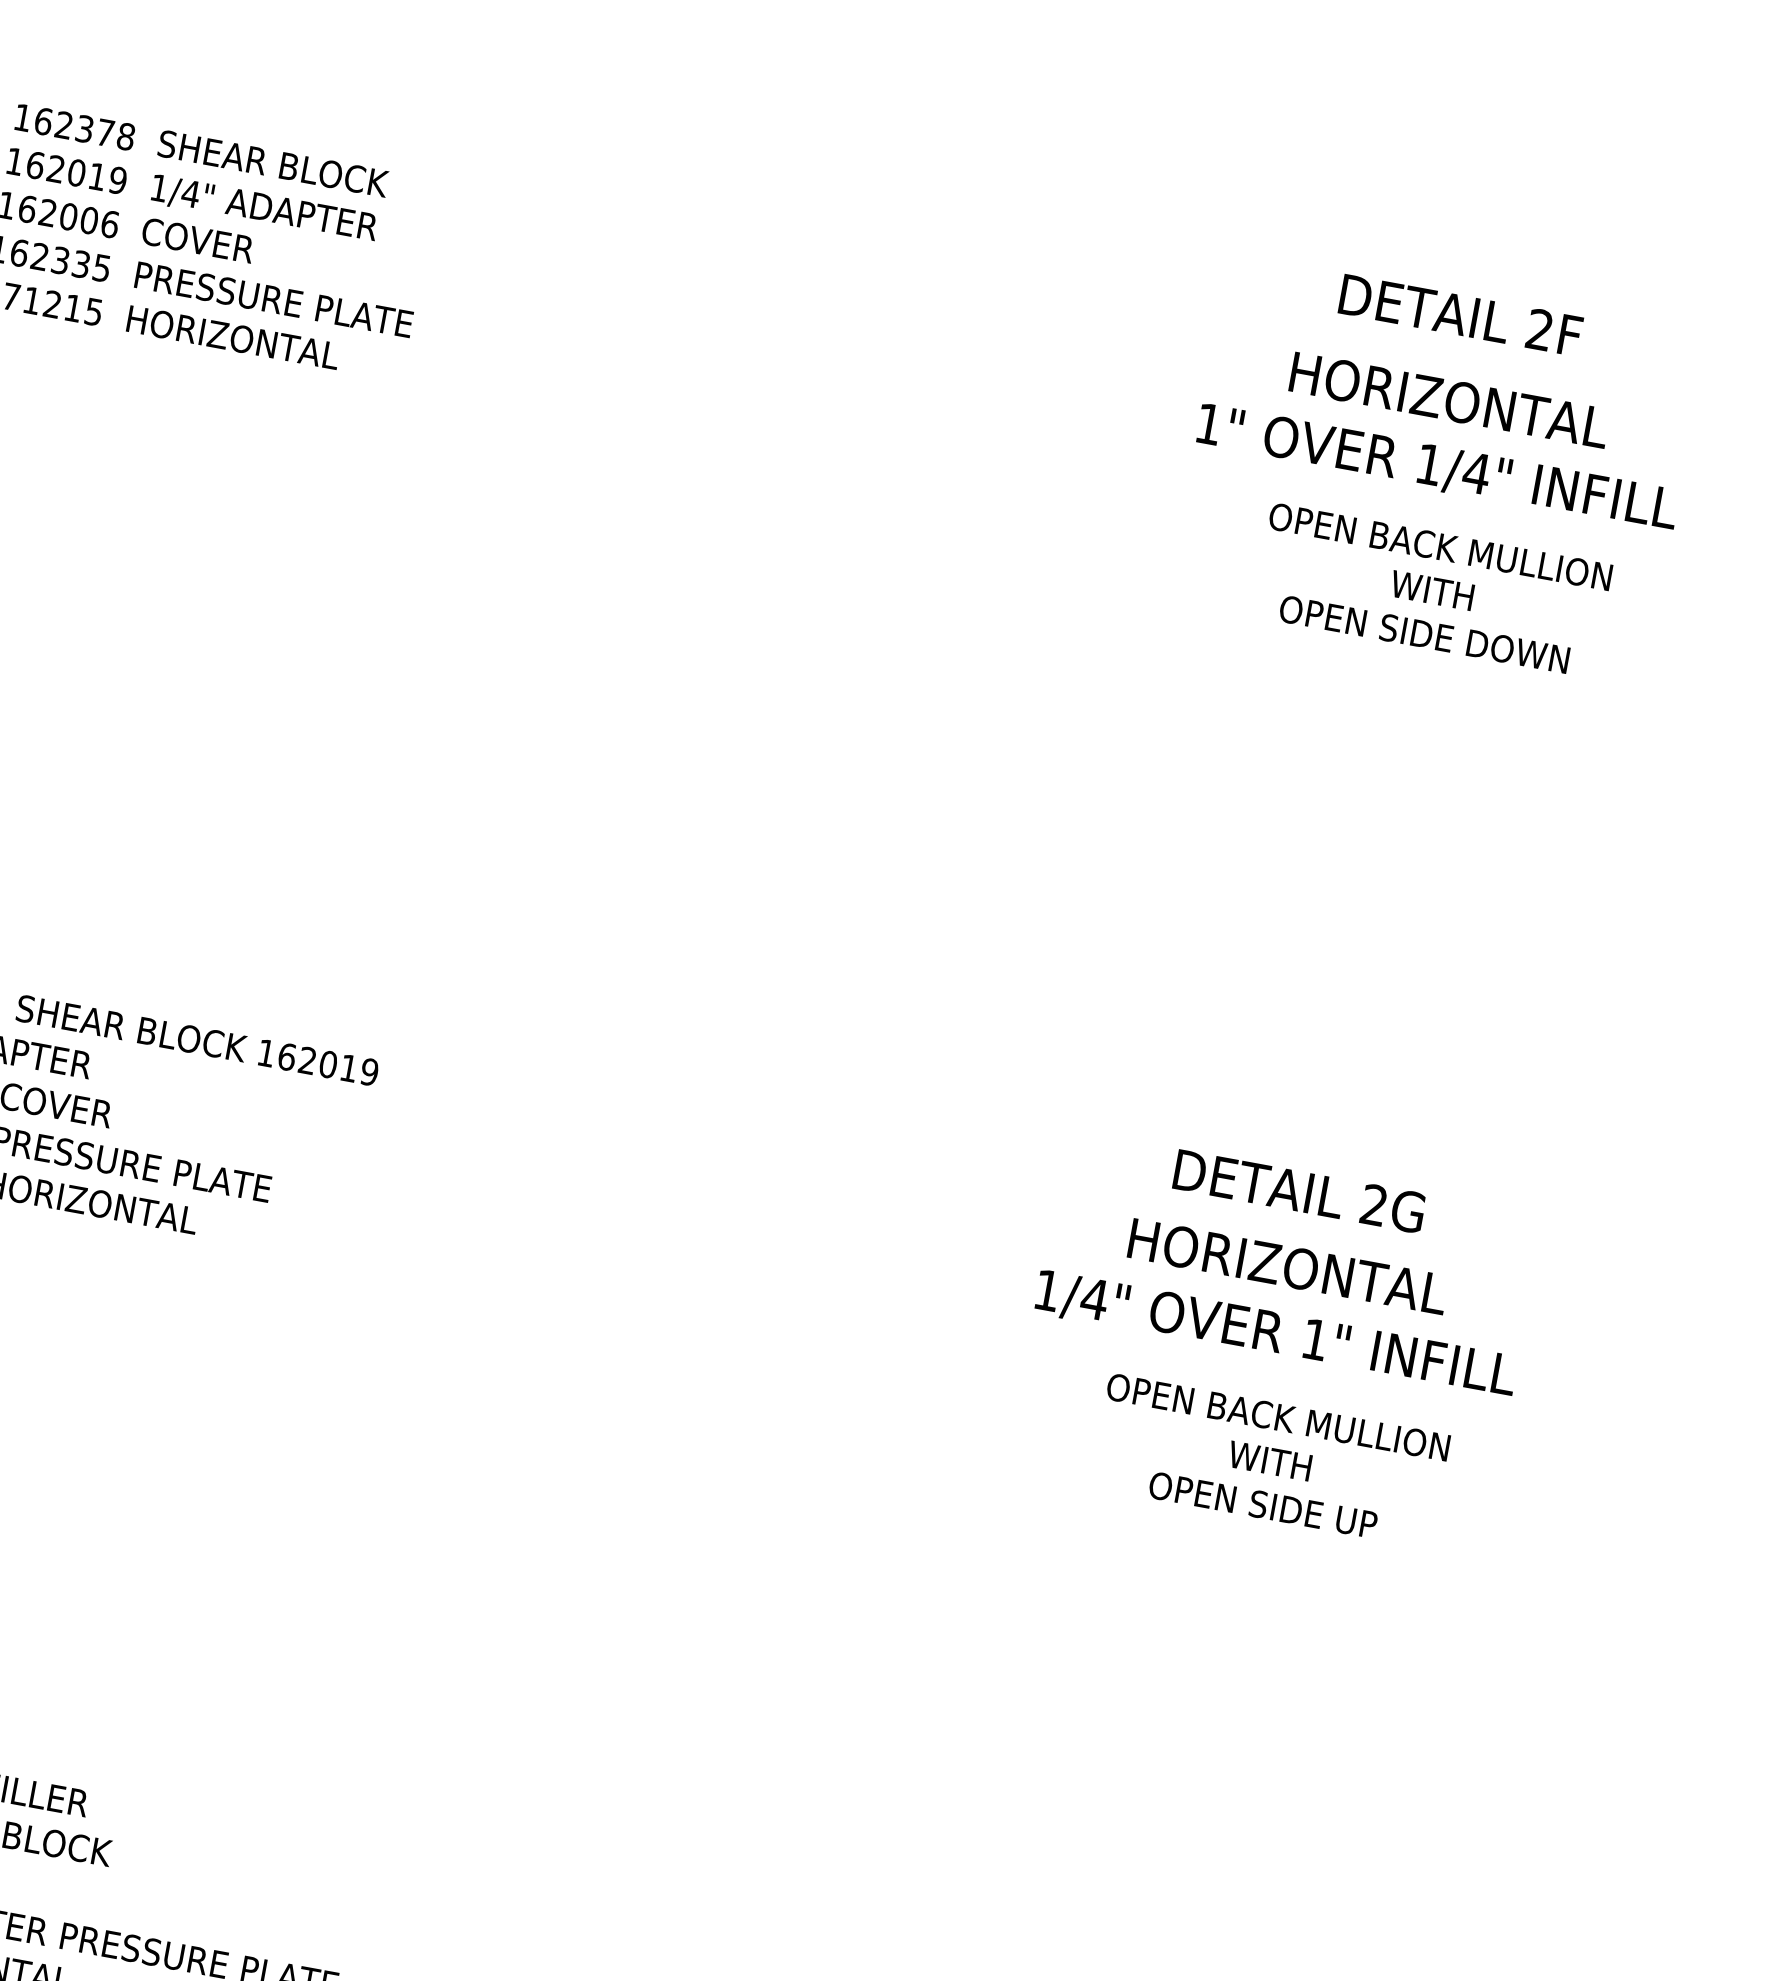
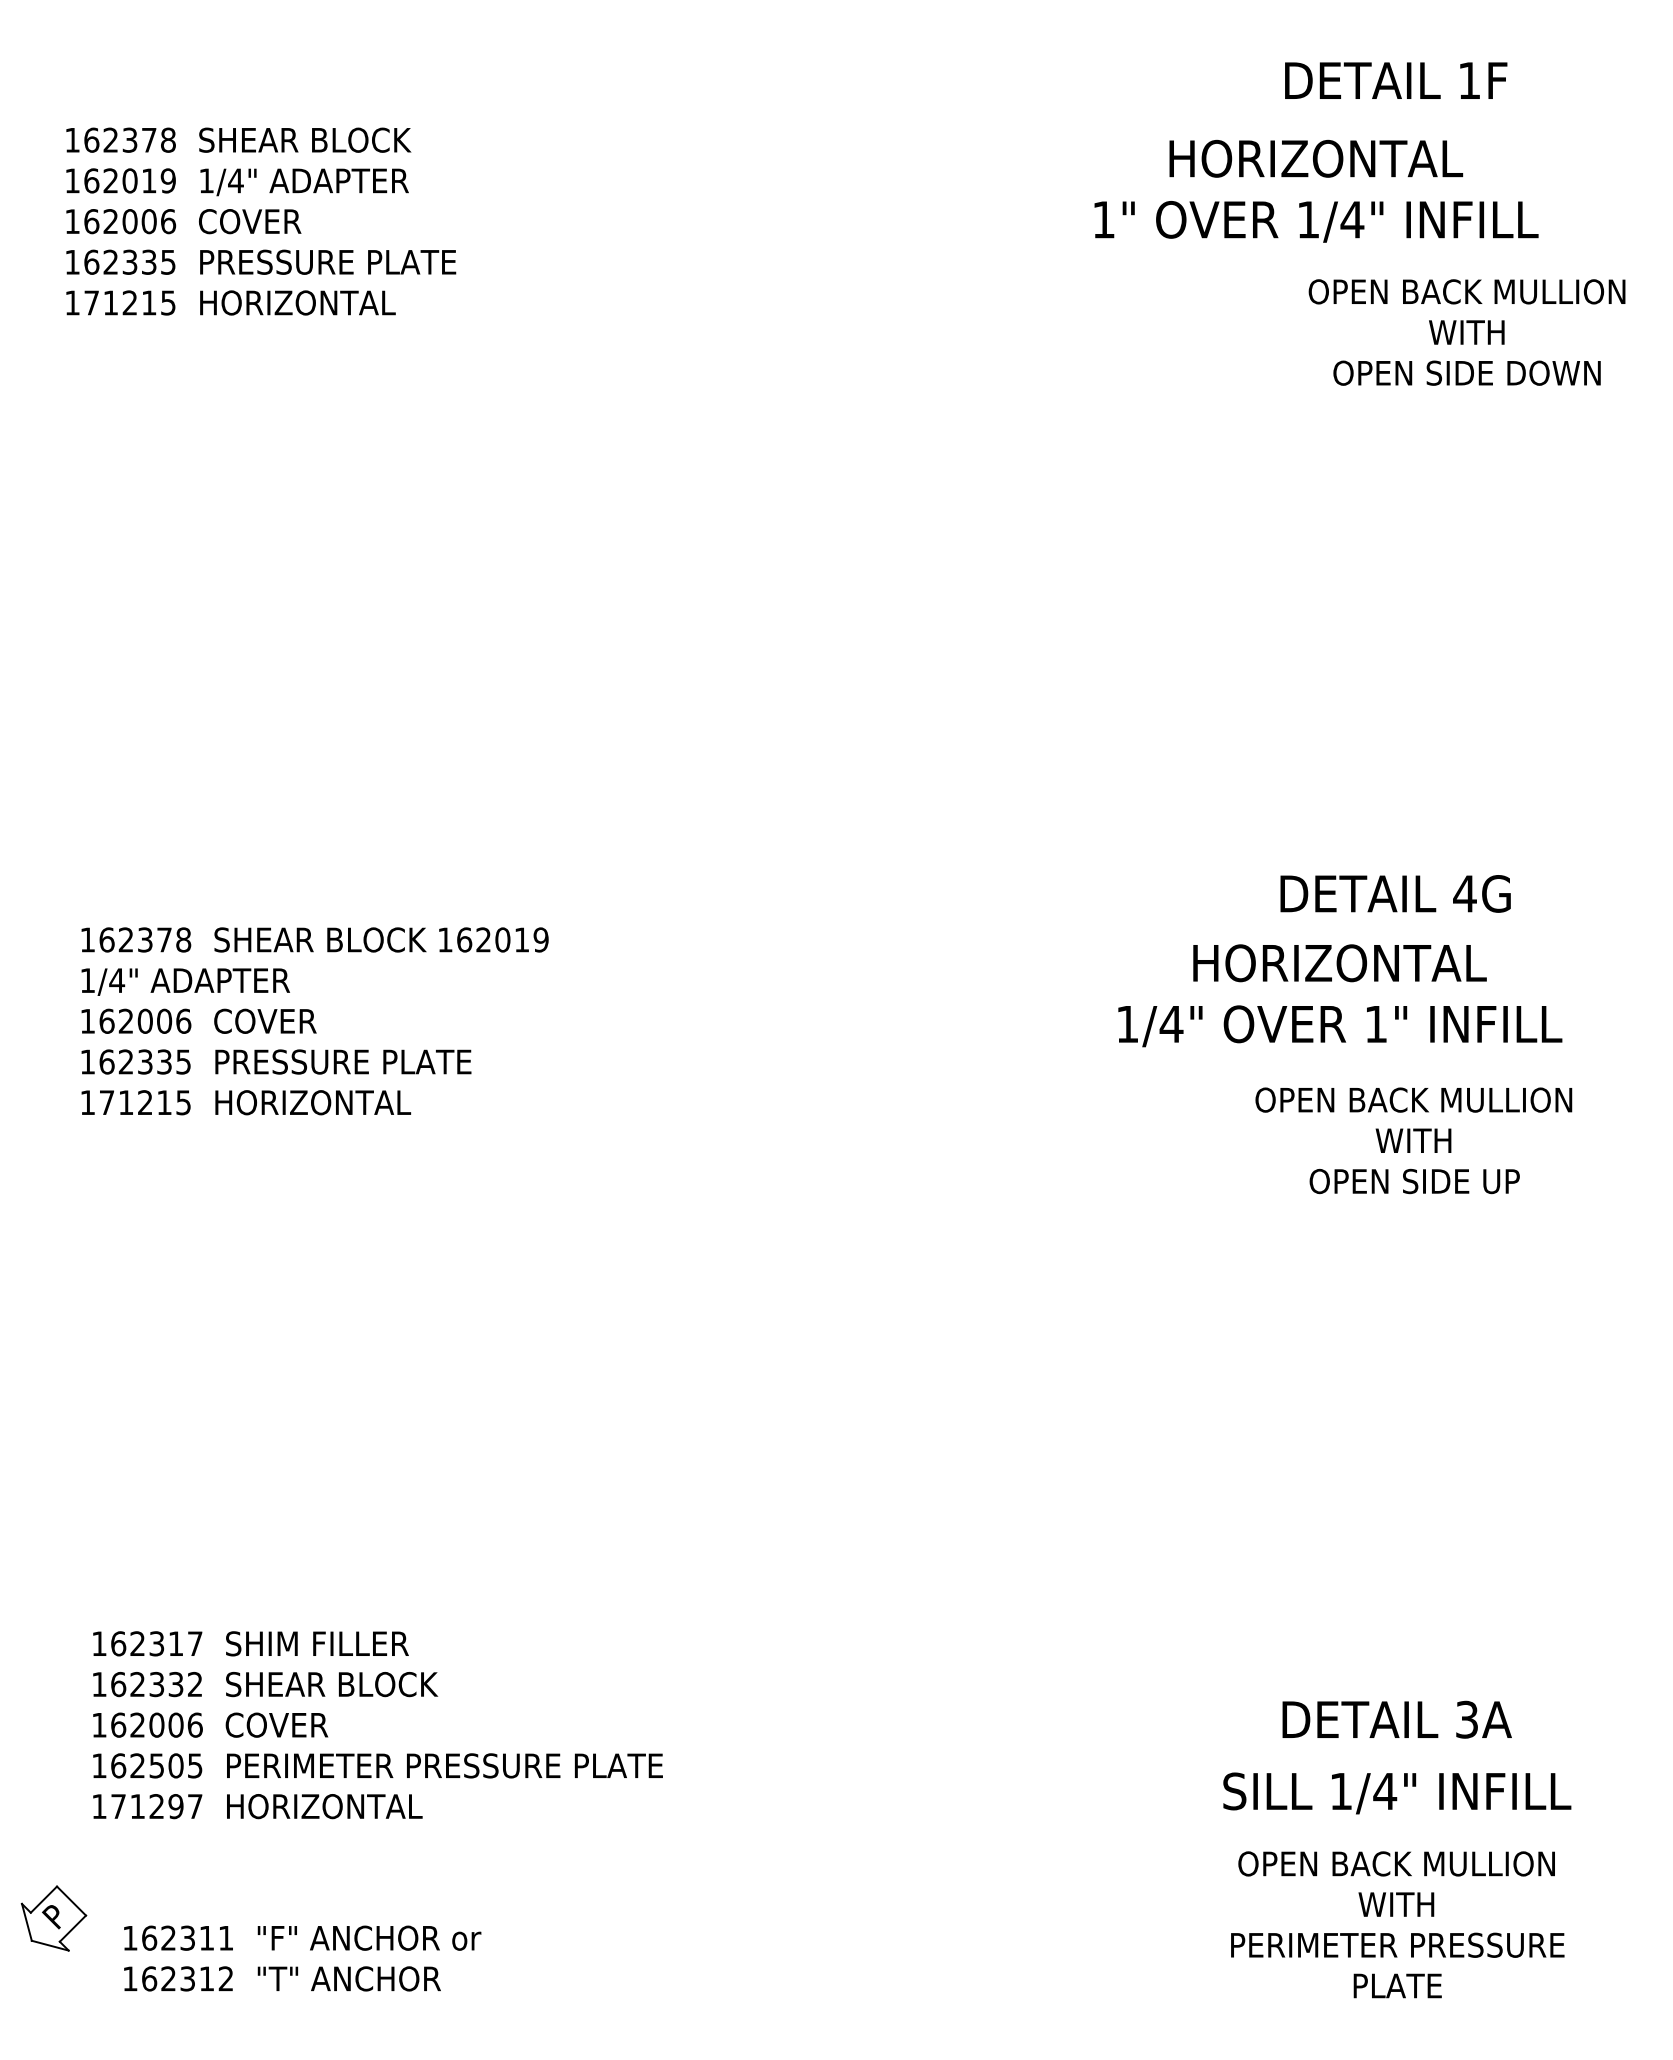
text: (1539, 328) -> (1468, 79), 2F -> 1F
text: (1443, 434) -> (1316, 190), moved
text: (1431, 590) -> (1466, 332), moved
text: (1373, 1204) -> (1464, 893), 2G -> 4G
text: (1282, 1301) -> (1340, 995), moved

